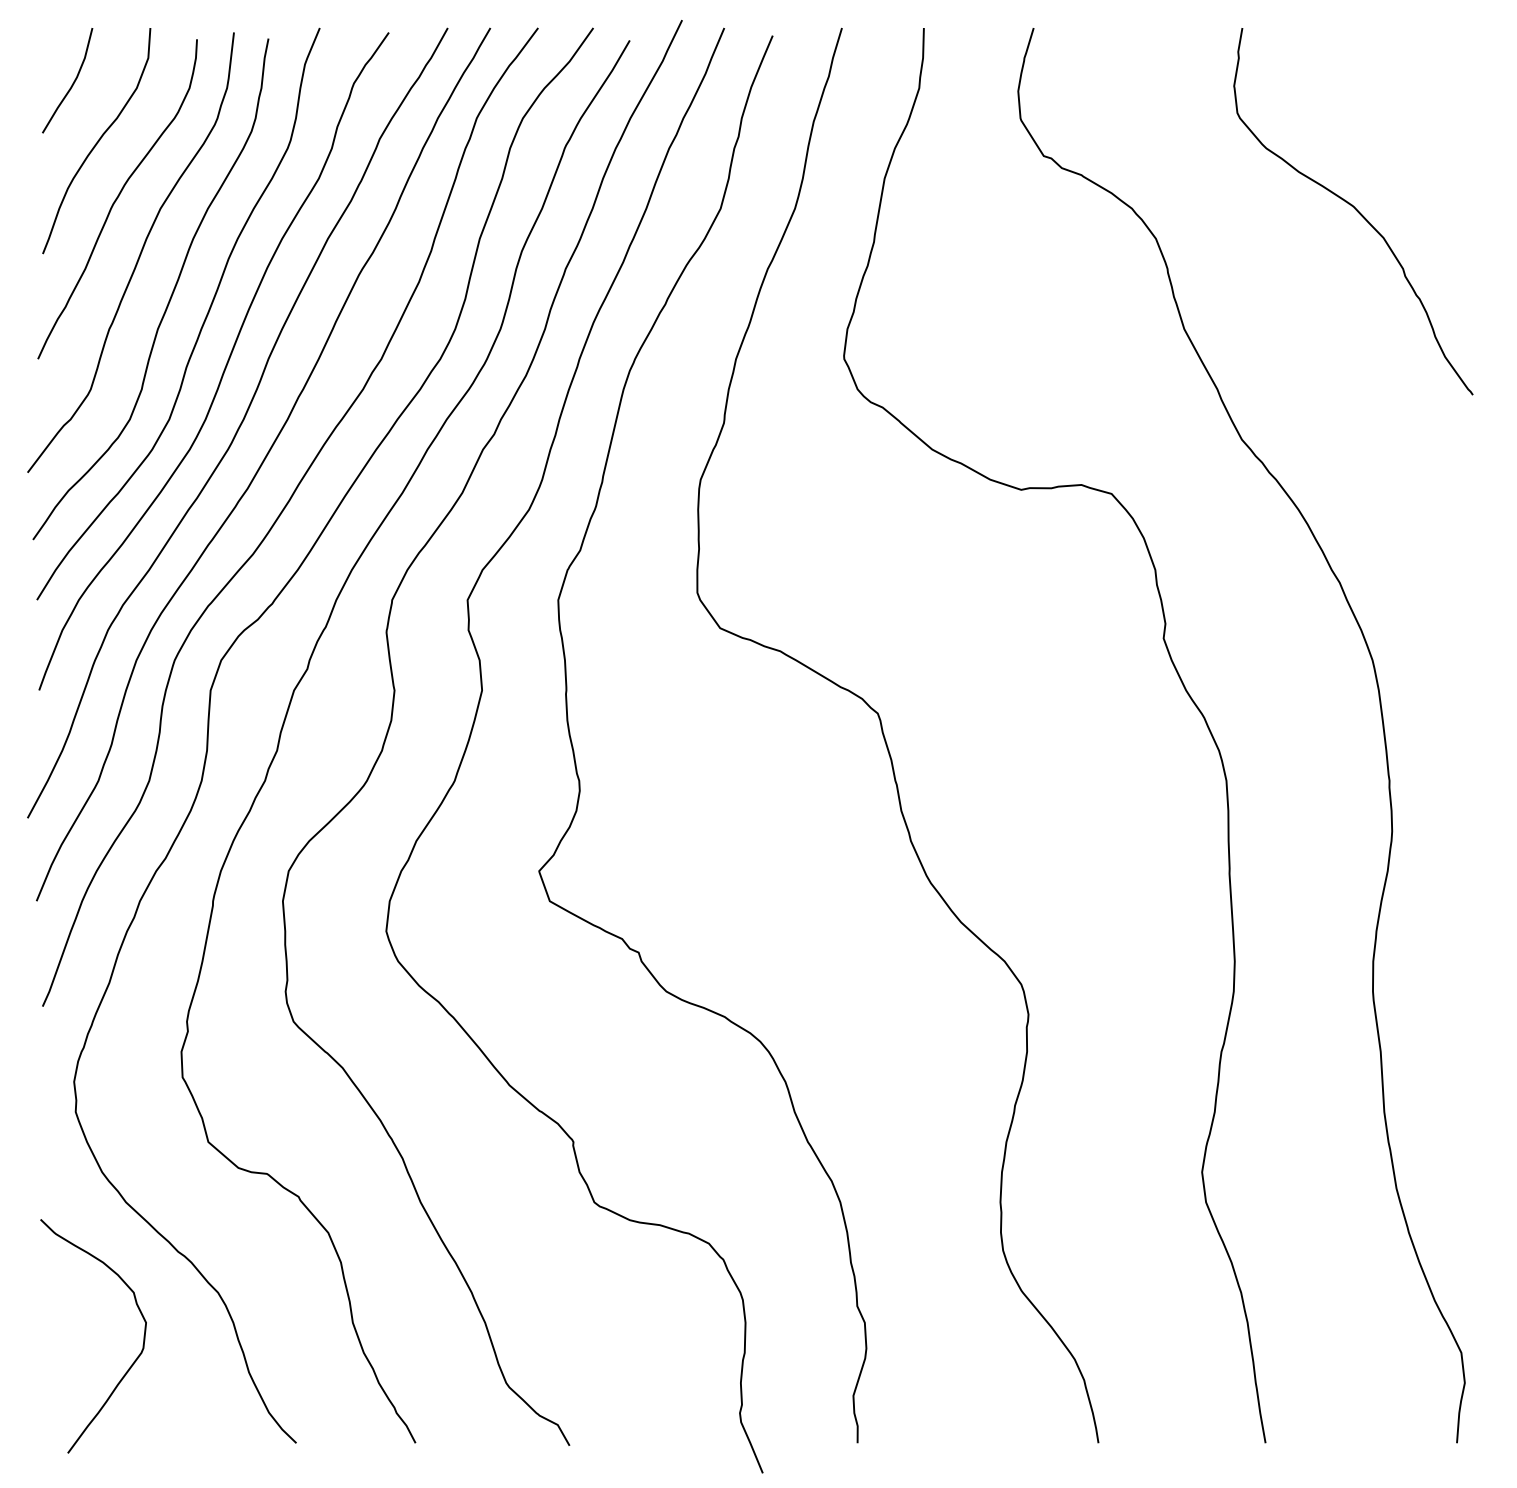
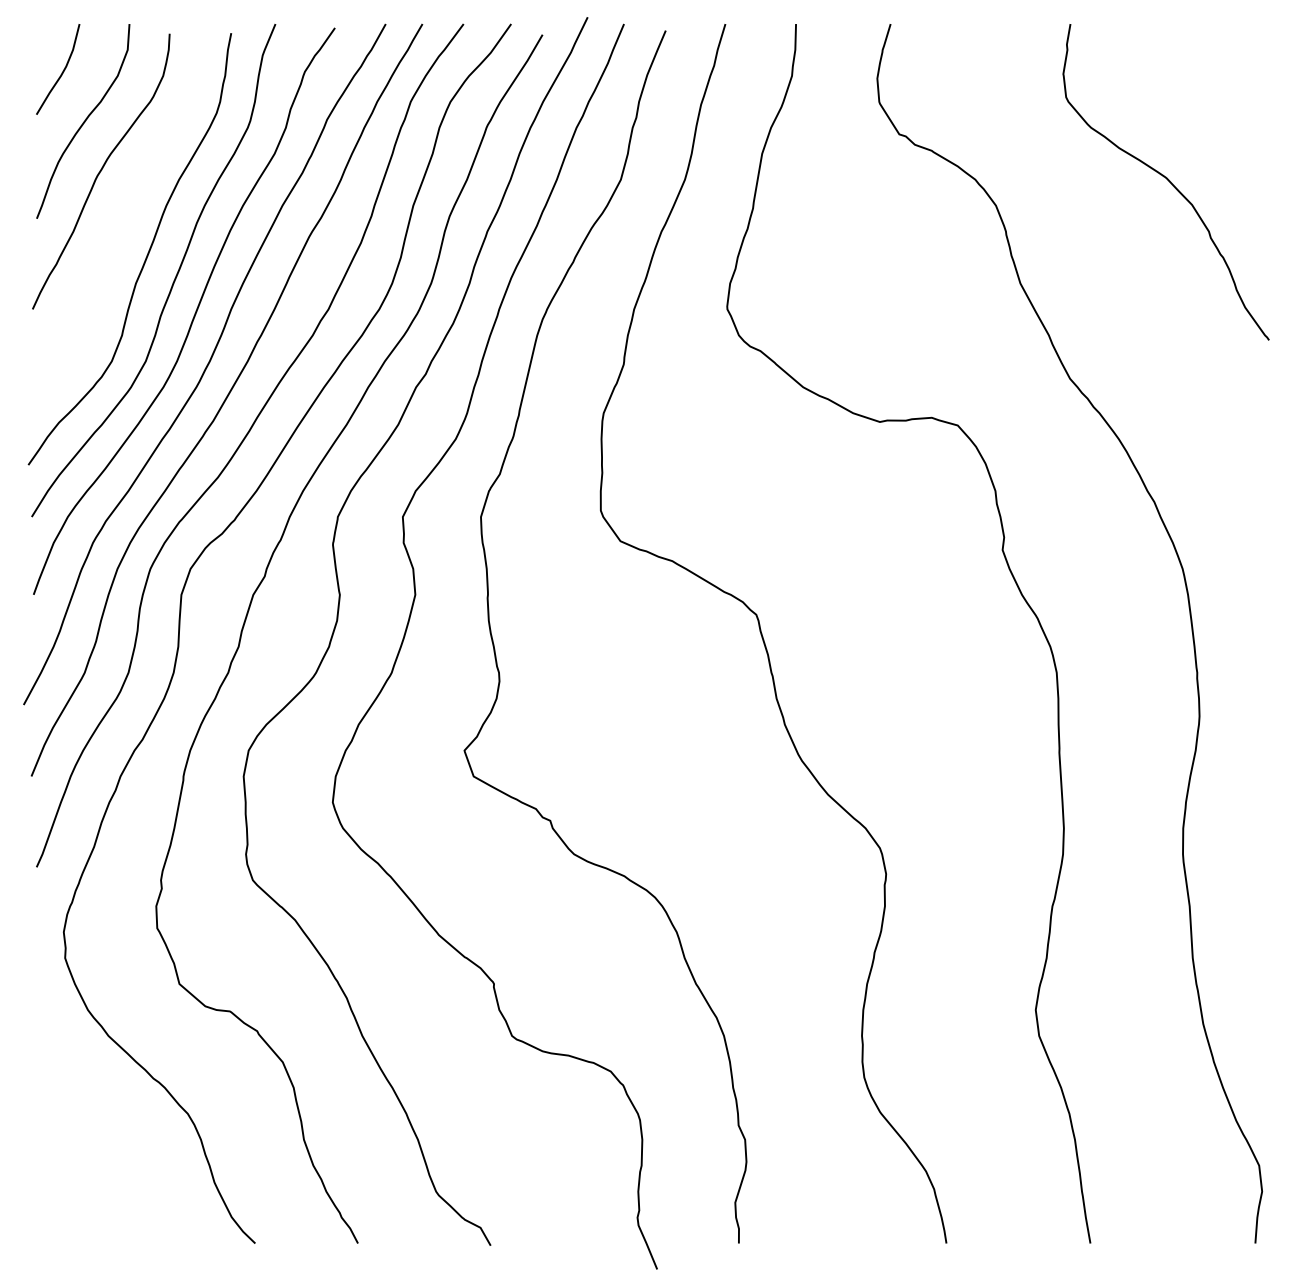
curve: (138, 256) -> (119, 220), removed
curve: (133, 1361) -> (114, 1173), removed

